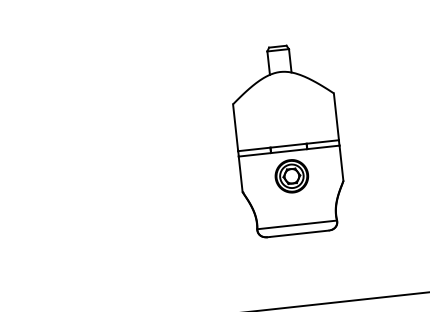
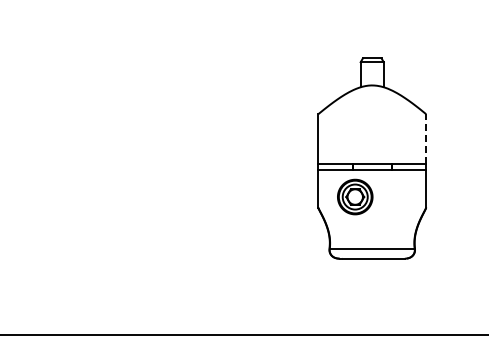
line: (336, 116) -> (426, 138), solid -> dashed
part: (292, 175) -> (355, 196), moved

